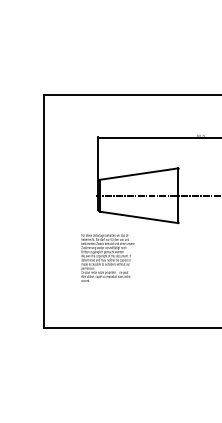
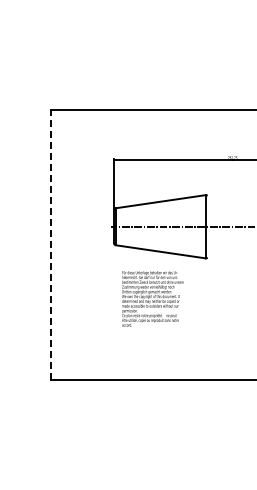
line: (43, 211) -> (50, 245), solid -> dashed
text: (107, 257) -> (152, 298), moved

